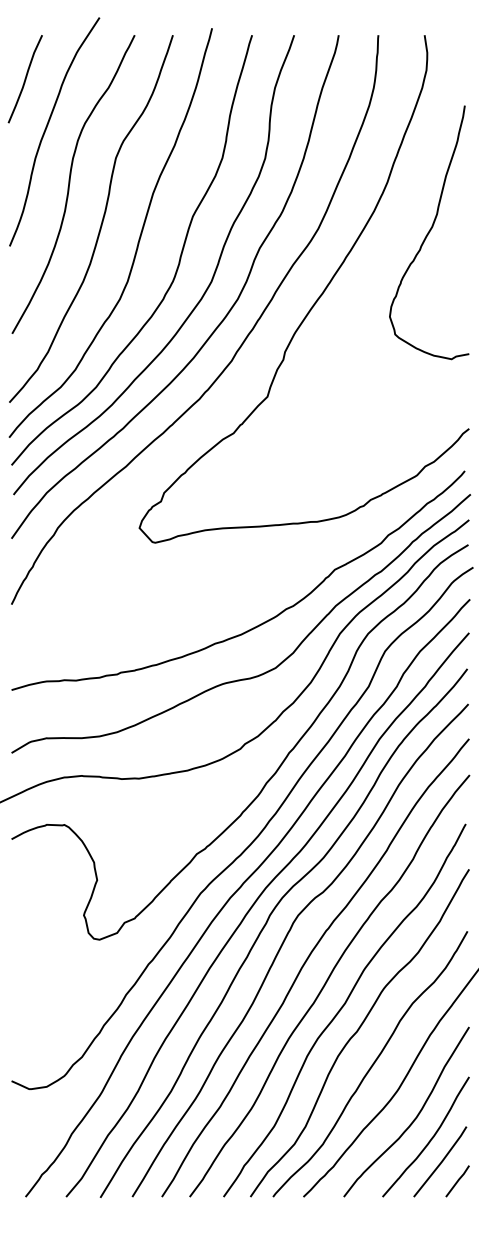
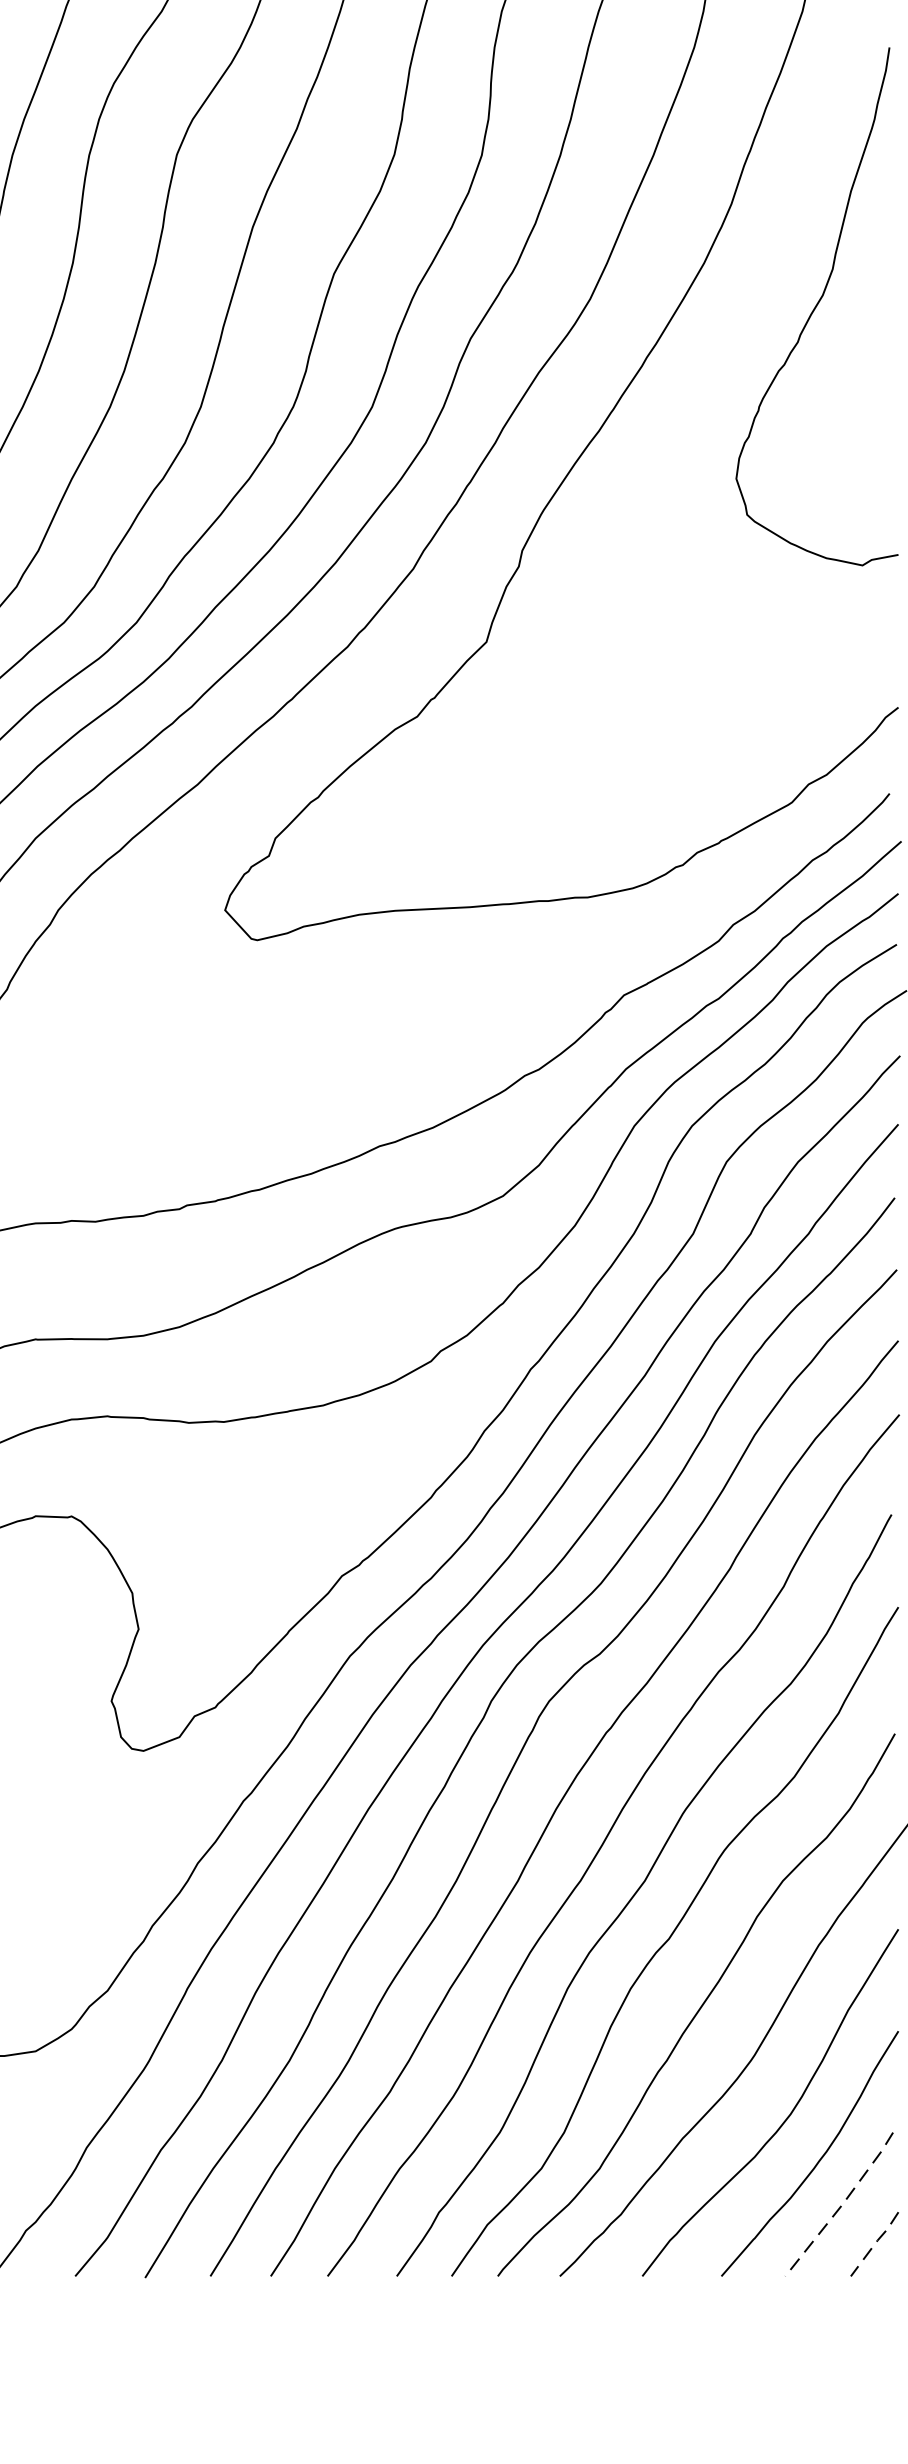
line: (441, 1161) -> (841, 2203), solid -> dashed
line: (458, 1180) -> (876, 2242), solid -> dashed

